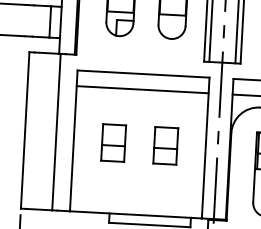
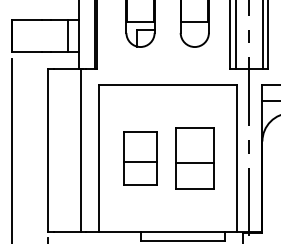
line: (142, 89) -> (167, 101), removed
part: (113, 142) -> (140, 157), size x1.4
part: (165, 145) -> (194, 157), size x1.6

